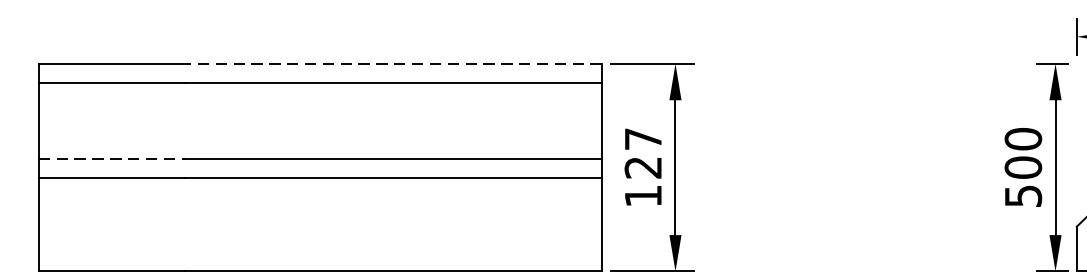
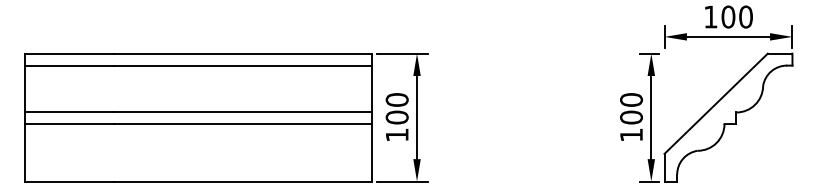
line: (392, 63) -> (242, 53), dashed -> solid
text: (642, 152) -> (396, 108), 127 -> 100
line: (111, 159) -> (69, 112), dashed -> solid
text: (1023, 195) -> (631, 134), 500 -> 100

